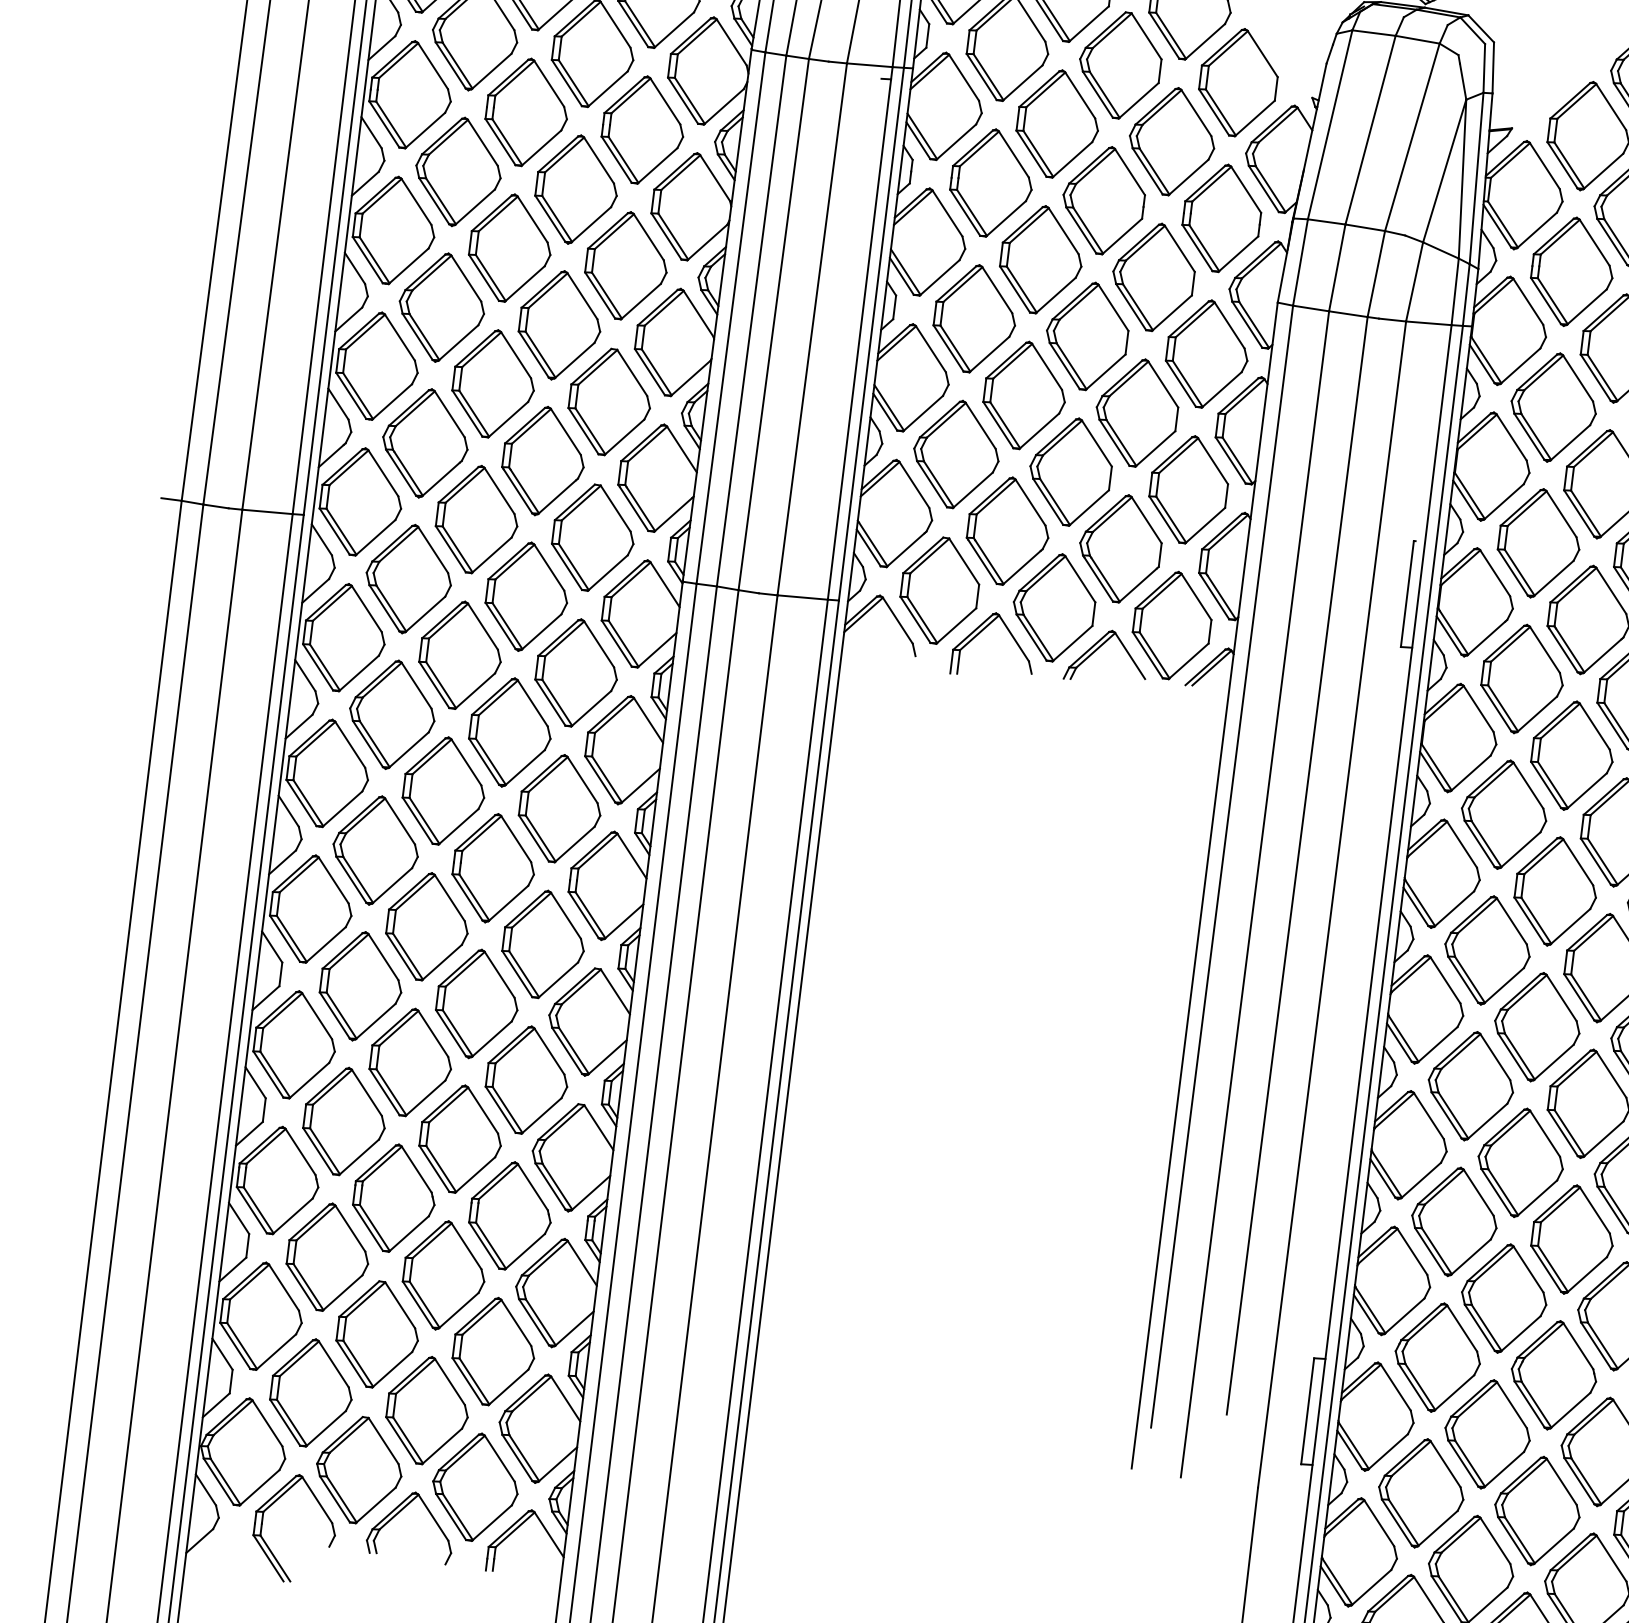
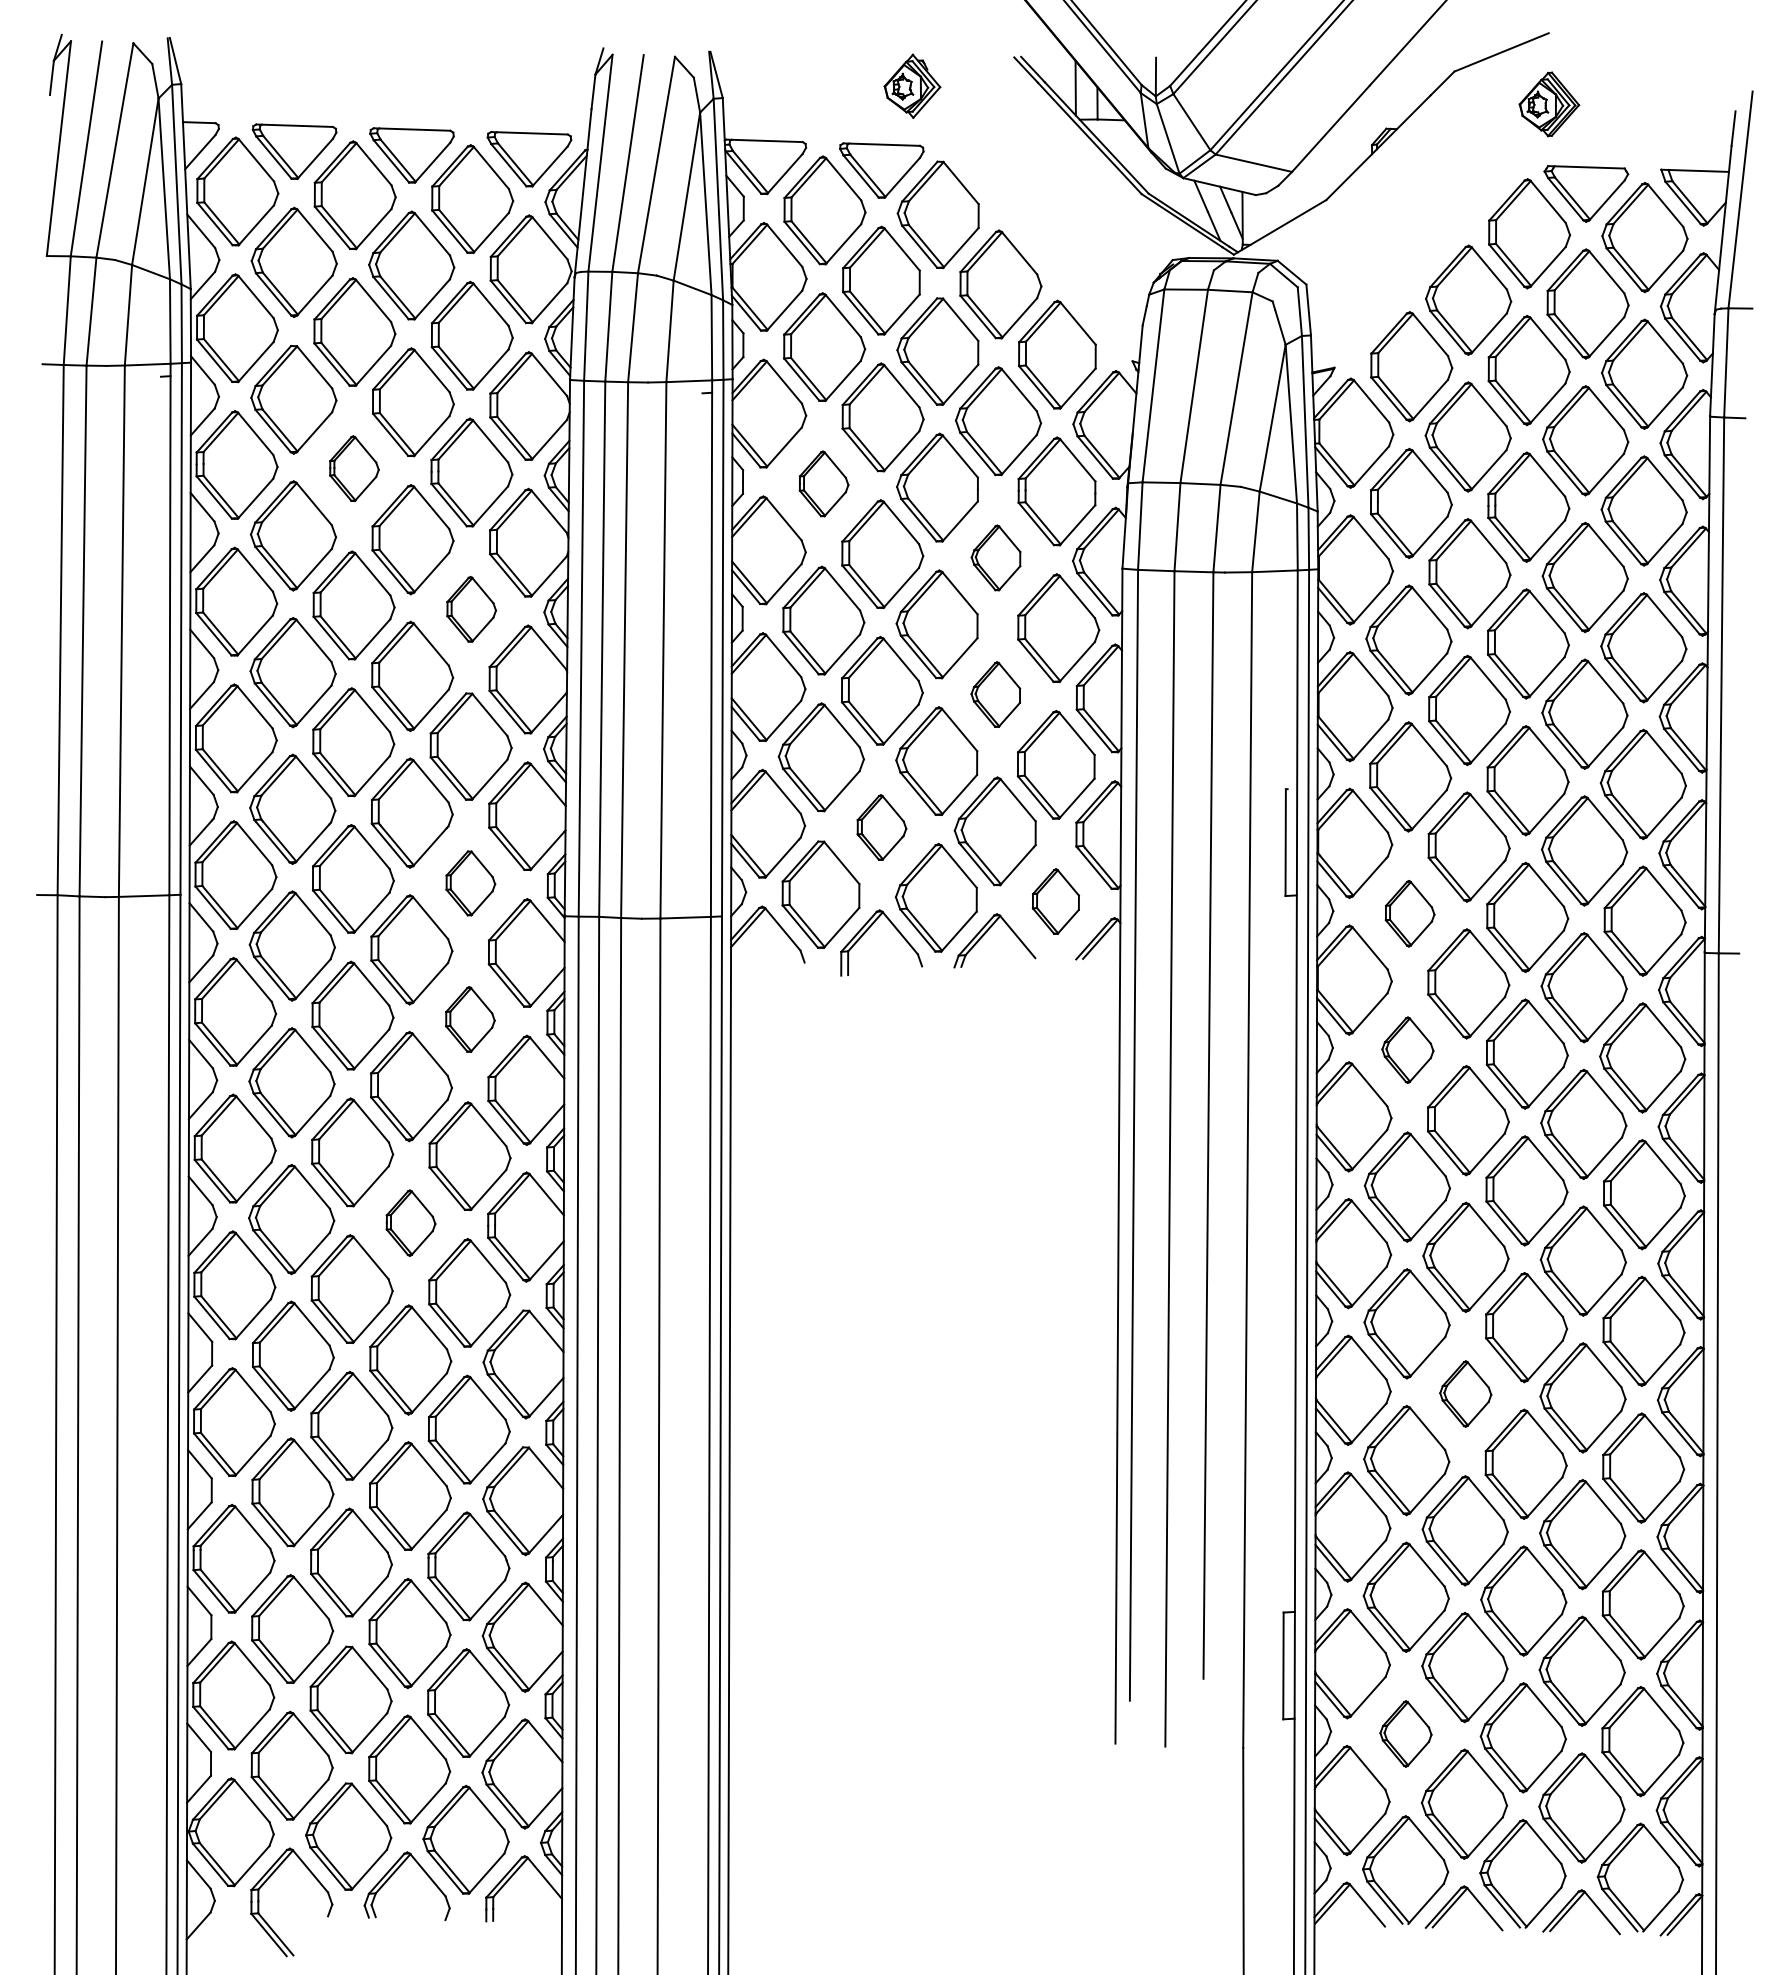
part: (527, 112) -> (354, 468), size x0.6
part: (990, 182) -> (823, 483), size x0.6
part: (626, 266) -> (471, 609), size x0.6
part: (1152, 276) -> (995, 557), size x0.6
part: (1136, 412) -> (995, 694), size x0.6
part: (1007, 531) -> (881, 827), size x0.6
part: (593, 538) -> (470, 883), size x0.6
part: (1171, 625) -> (1055, 901), size x0.6
part: (576, 673) -> (470, 1019), size x0.6
part: (1521, 679) -> (1409, 913), size x0.6
part: (1503, 813) -> (1407, 1049), size x0.6
part: (493, 867) -> (410, 1222), size x0.6
part: (1520, 1162) -> (1465, 1393), size x0.6
part: (1420, 1492) -> (1405, 1733), size x0.6

